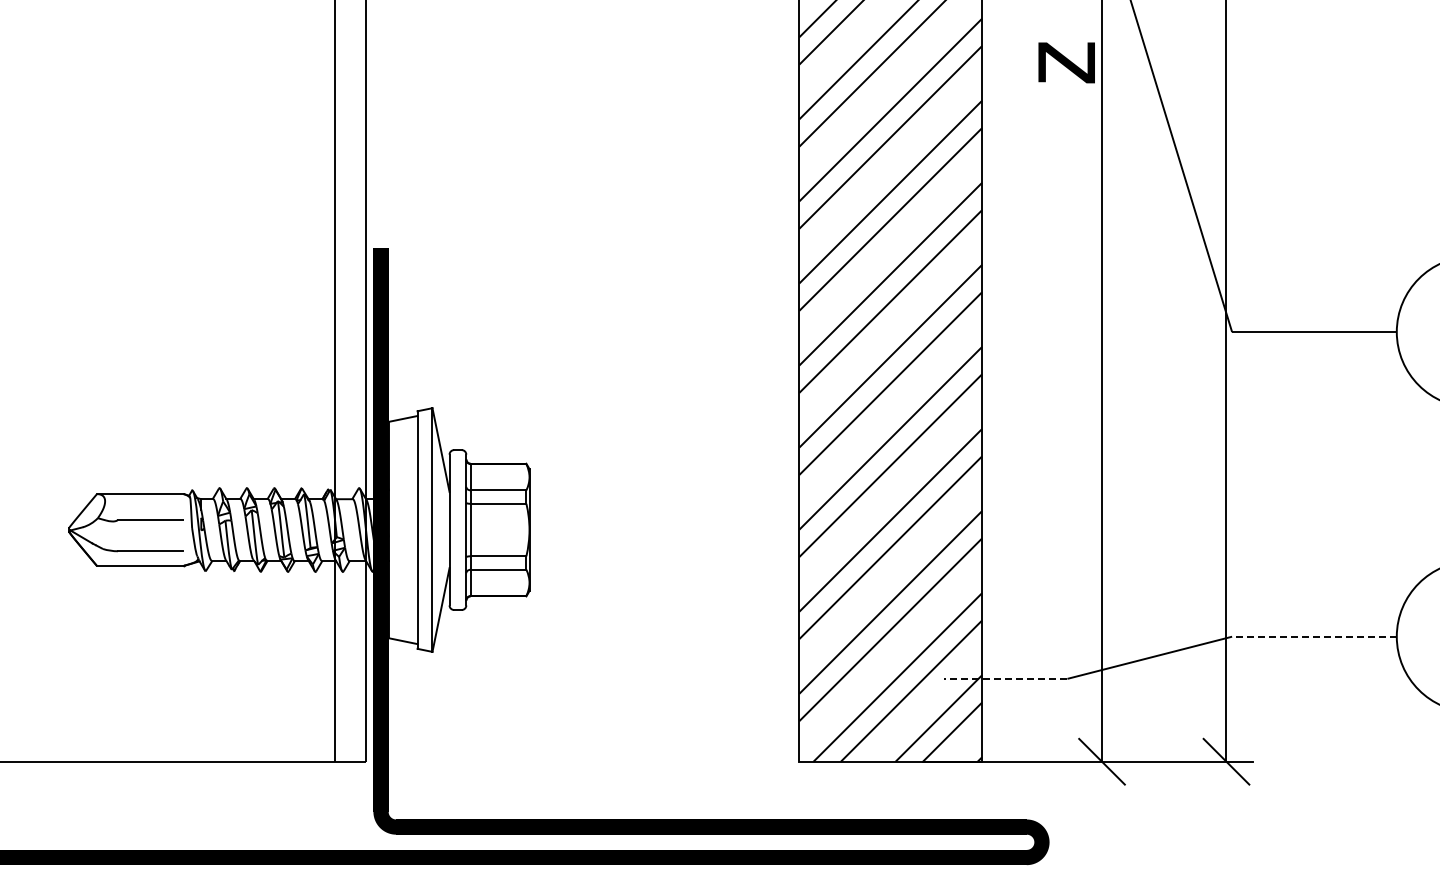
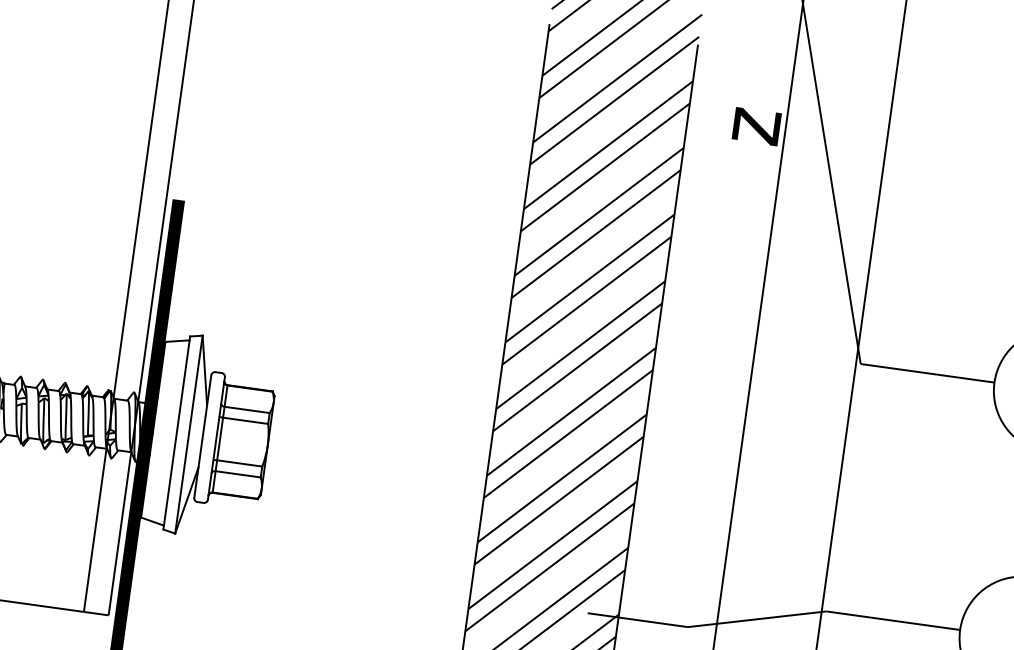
line: (1313, 636) -> (892, 620), dashed -> solid
line: (1005, 678) -> (637, 619), dashed -> solid

